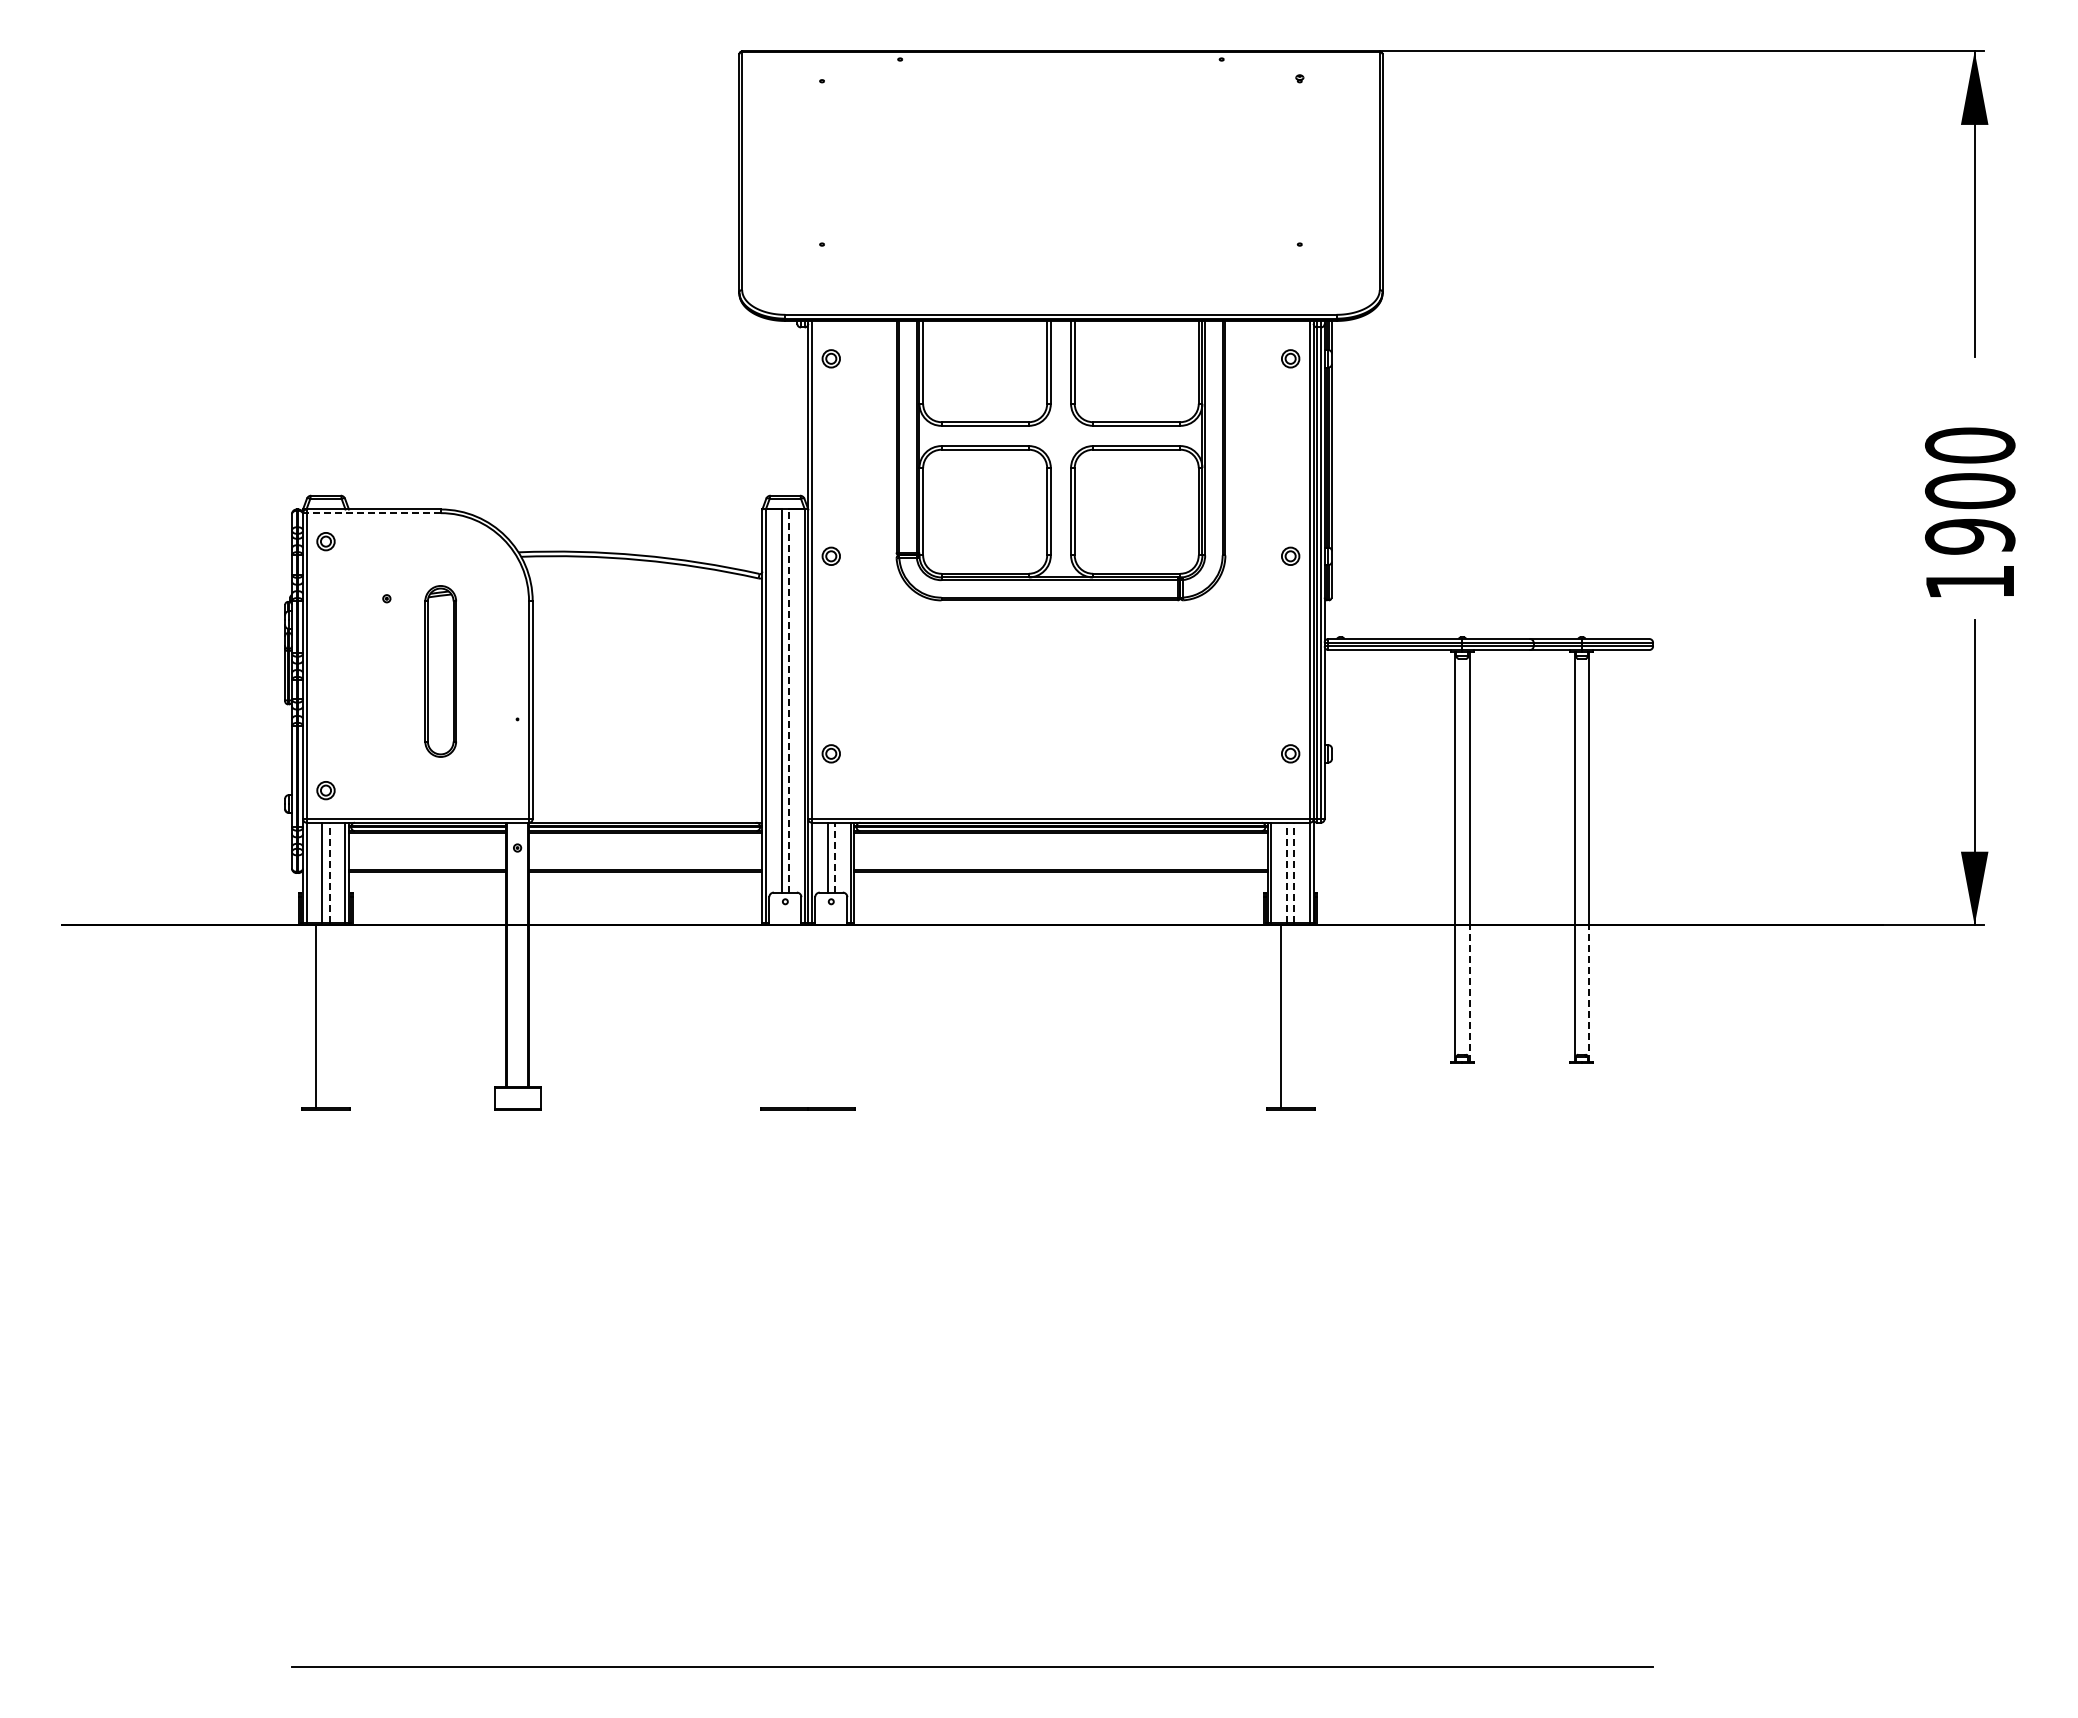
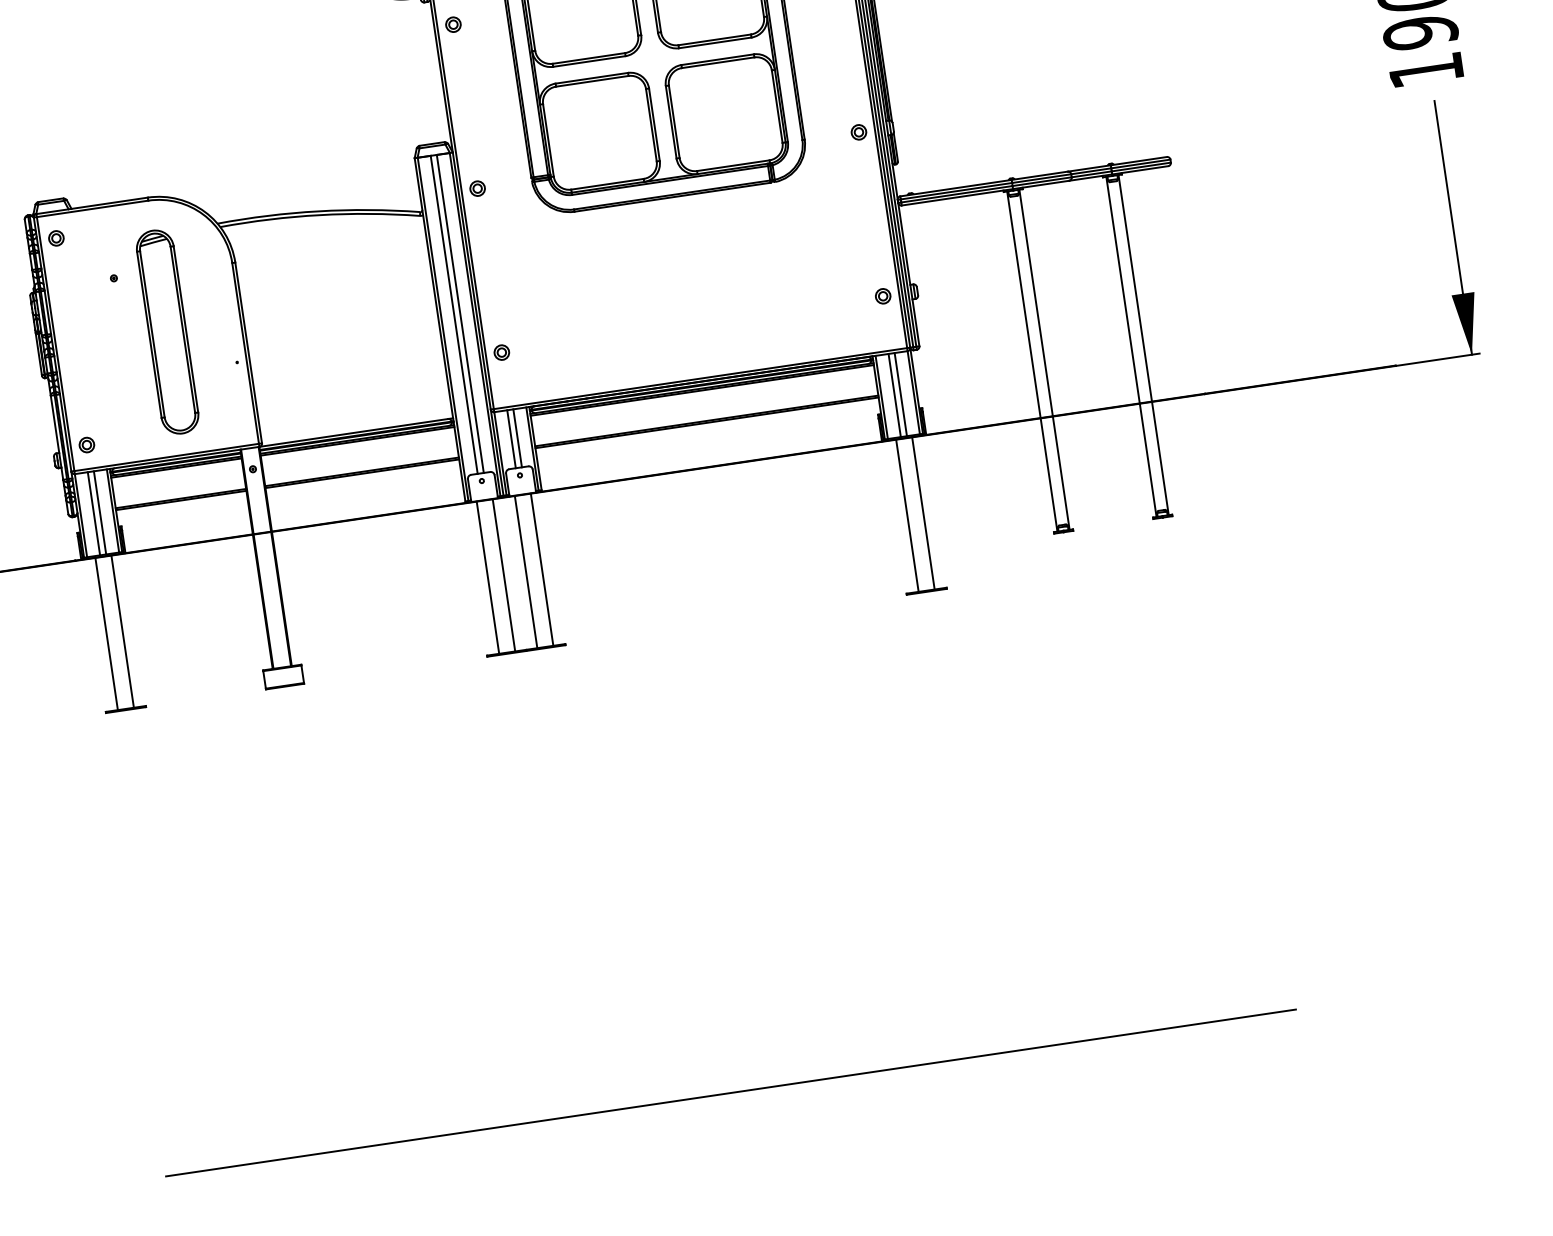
line: (373, 513) -> (92, 209), dashed -> solid
part: (440, 671) -> (167, 332), size x1.43
line: (789, 701) -> (460, 314), dashed -> solid
line: (834, 857) -> (517, 438), dashed -> solid
line: (329, 872) -> (99, 512), dashed -> solid
line: (1286, 872) -> (894, 395), dashed -> solid
line: (1294, 872) -> (900, 394), dashed -> solid
line: (1469, 992) -> (1060, 472), dashed -> solid
line: (1589, 992) -> (1160, 457), dashed -> solid
line: (335, 1016) -> (122, 631), added
line: (775, 1016) -> (487, 577), added
line: (795, 1016) -> (504, 575), added
line: (821, 1016) -> (525, 571), added
line: (840, 1016) -> (541, 569), added
line: (1300, 1016) -> (923, 513), added

